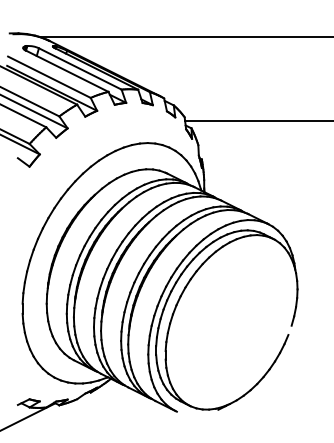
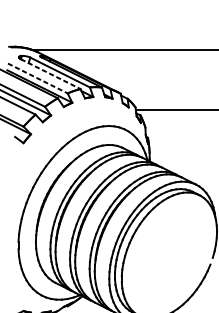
line: (67, 71) -> (50, 74), solid -> dashed
line: (49, 77) -> (37, 78), solid -> dashed

